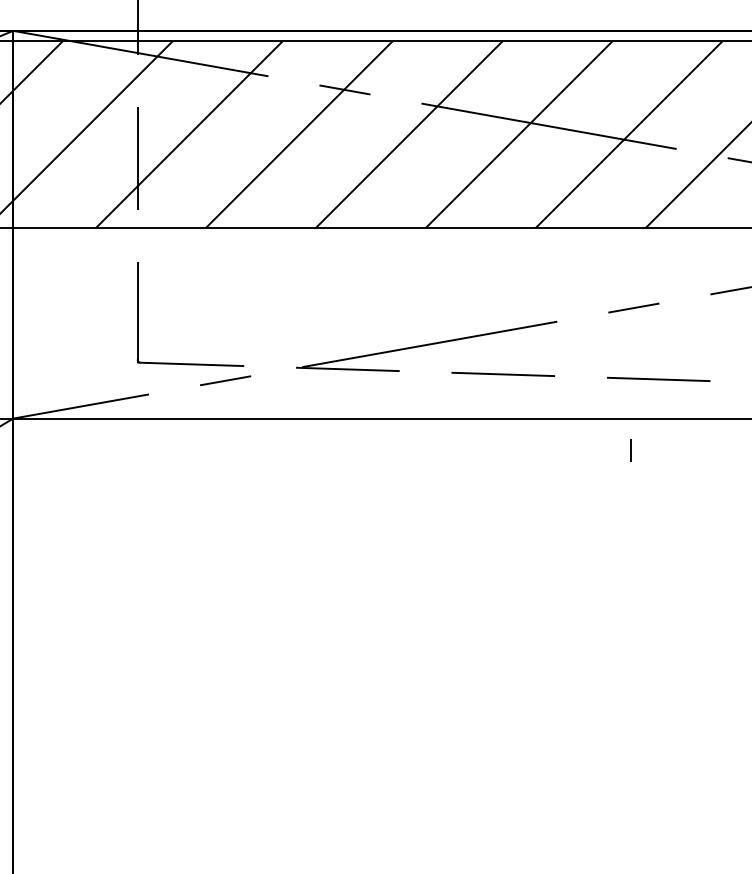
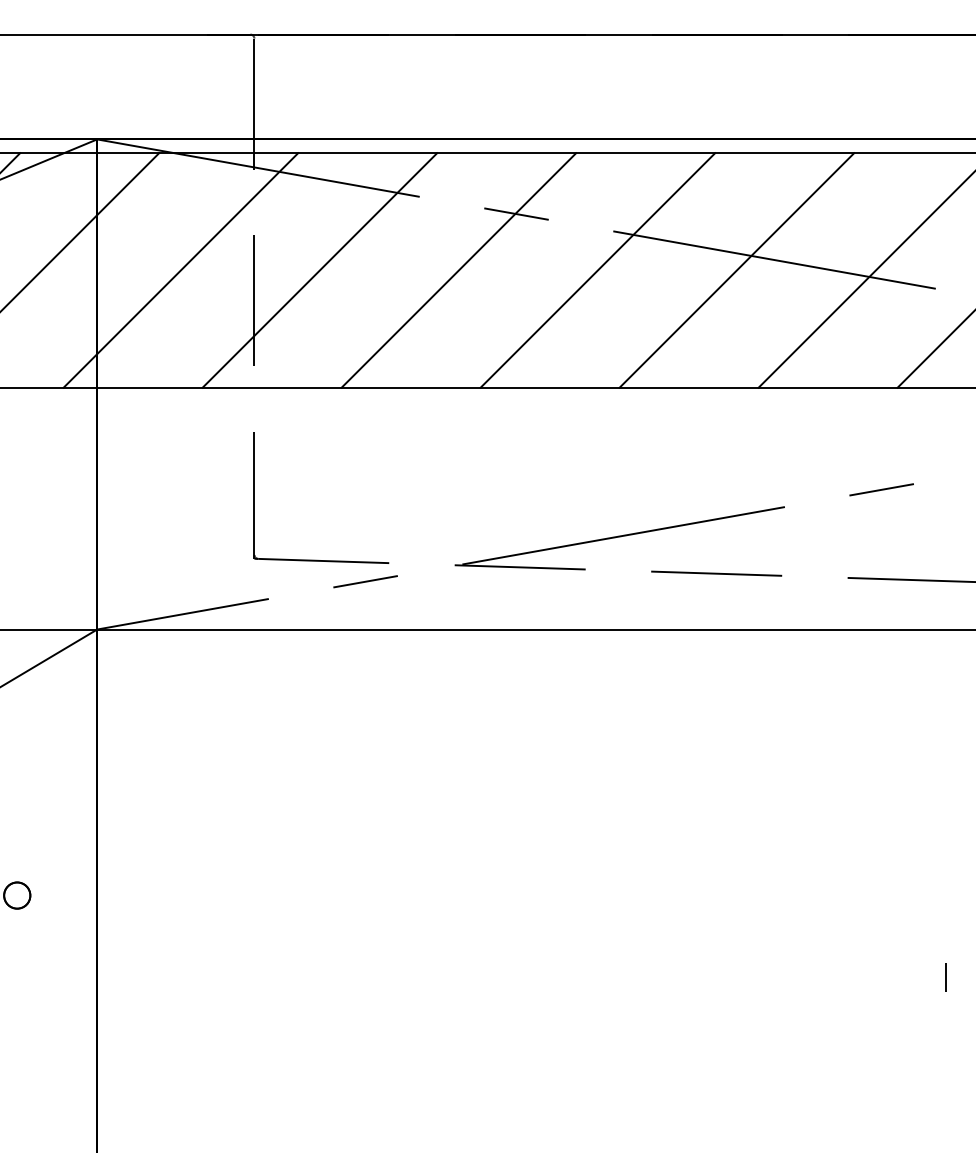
line: (629, 451) -> (945, 977), moved

